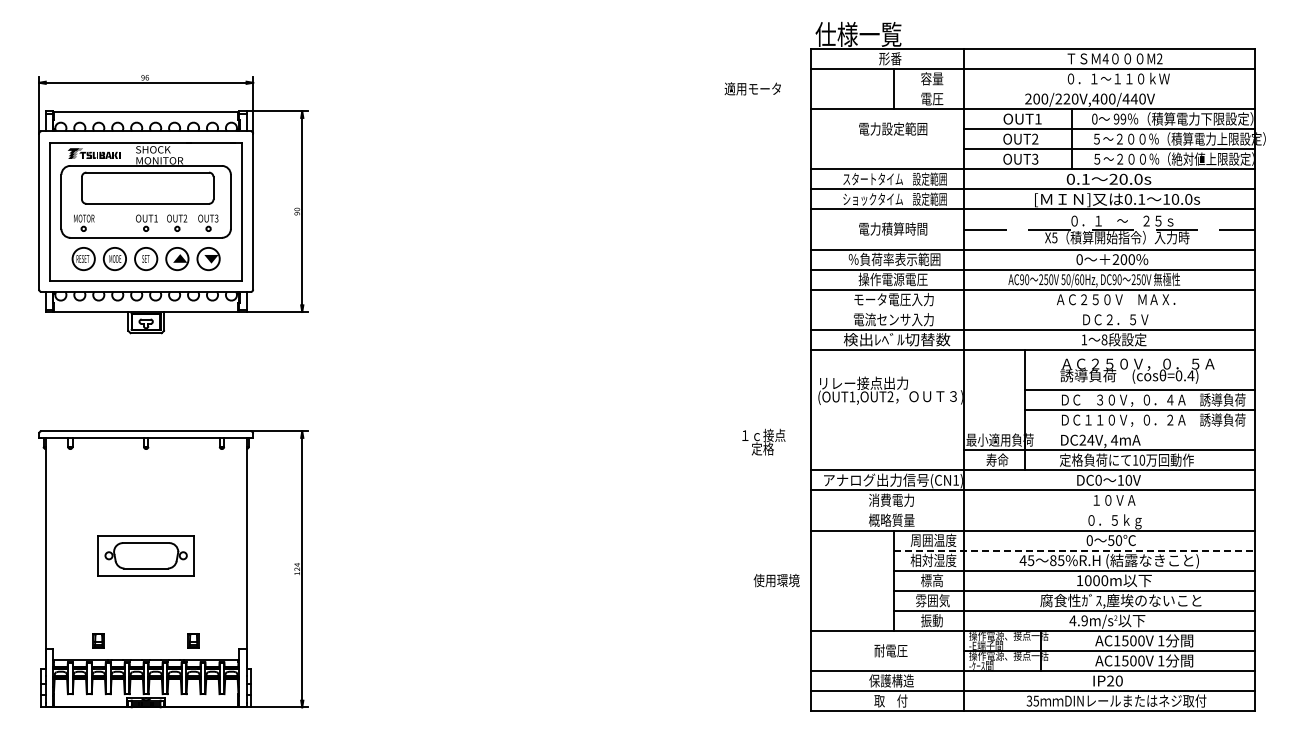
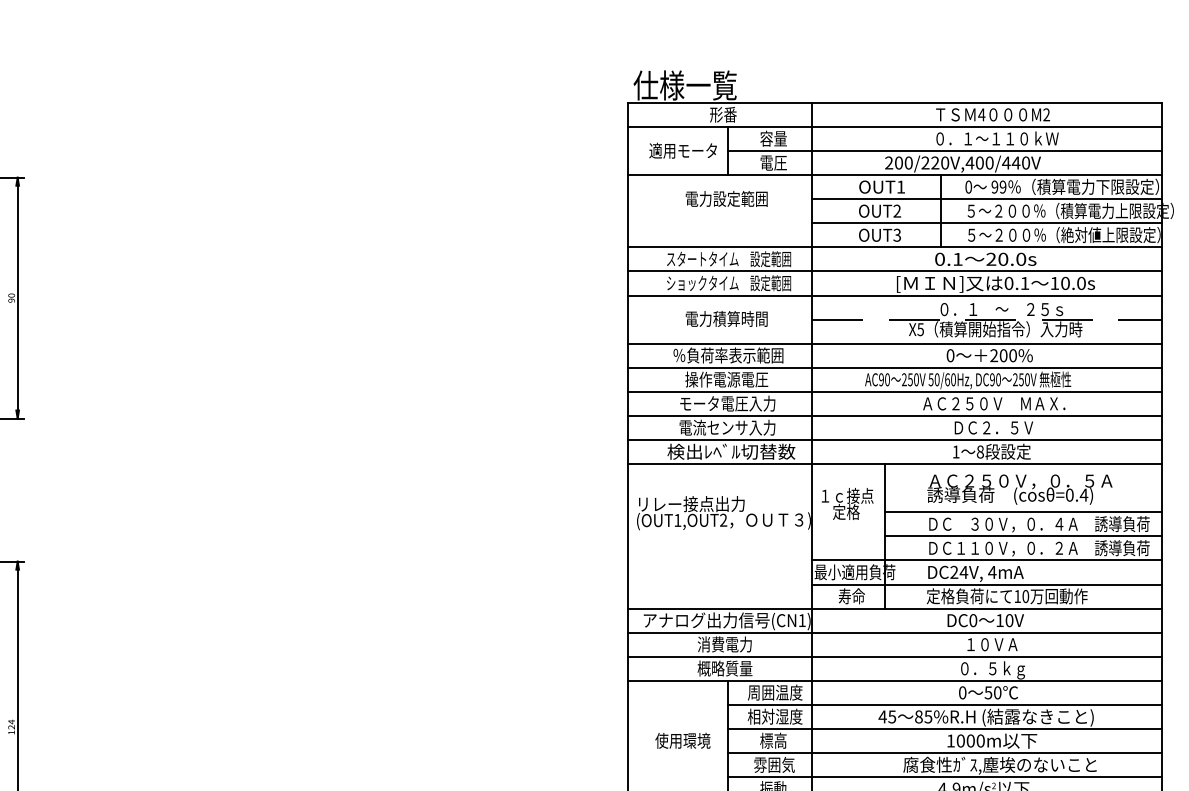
text: (752, 88) -> (682, 150), moved
line: (1074, 89) -> (944, 151), added
line: (1032, 309) -> (893, 415), added
line: (1109, 430) -> (986, 560), added
text: (763, 441) -> (847, 503), moved
line: (1032, 510) -> (893, 656), added
line: (1074, 550) -> (944, 704), dashed -> solid
text: (776, 580) -> (682, 740), moved

